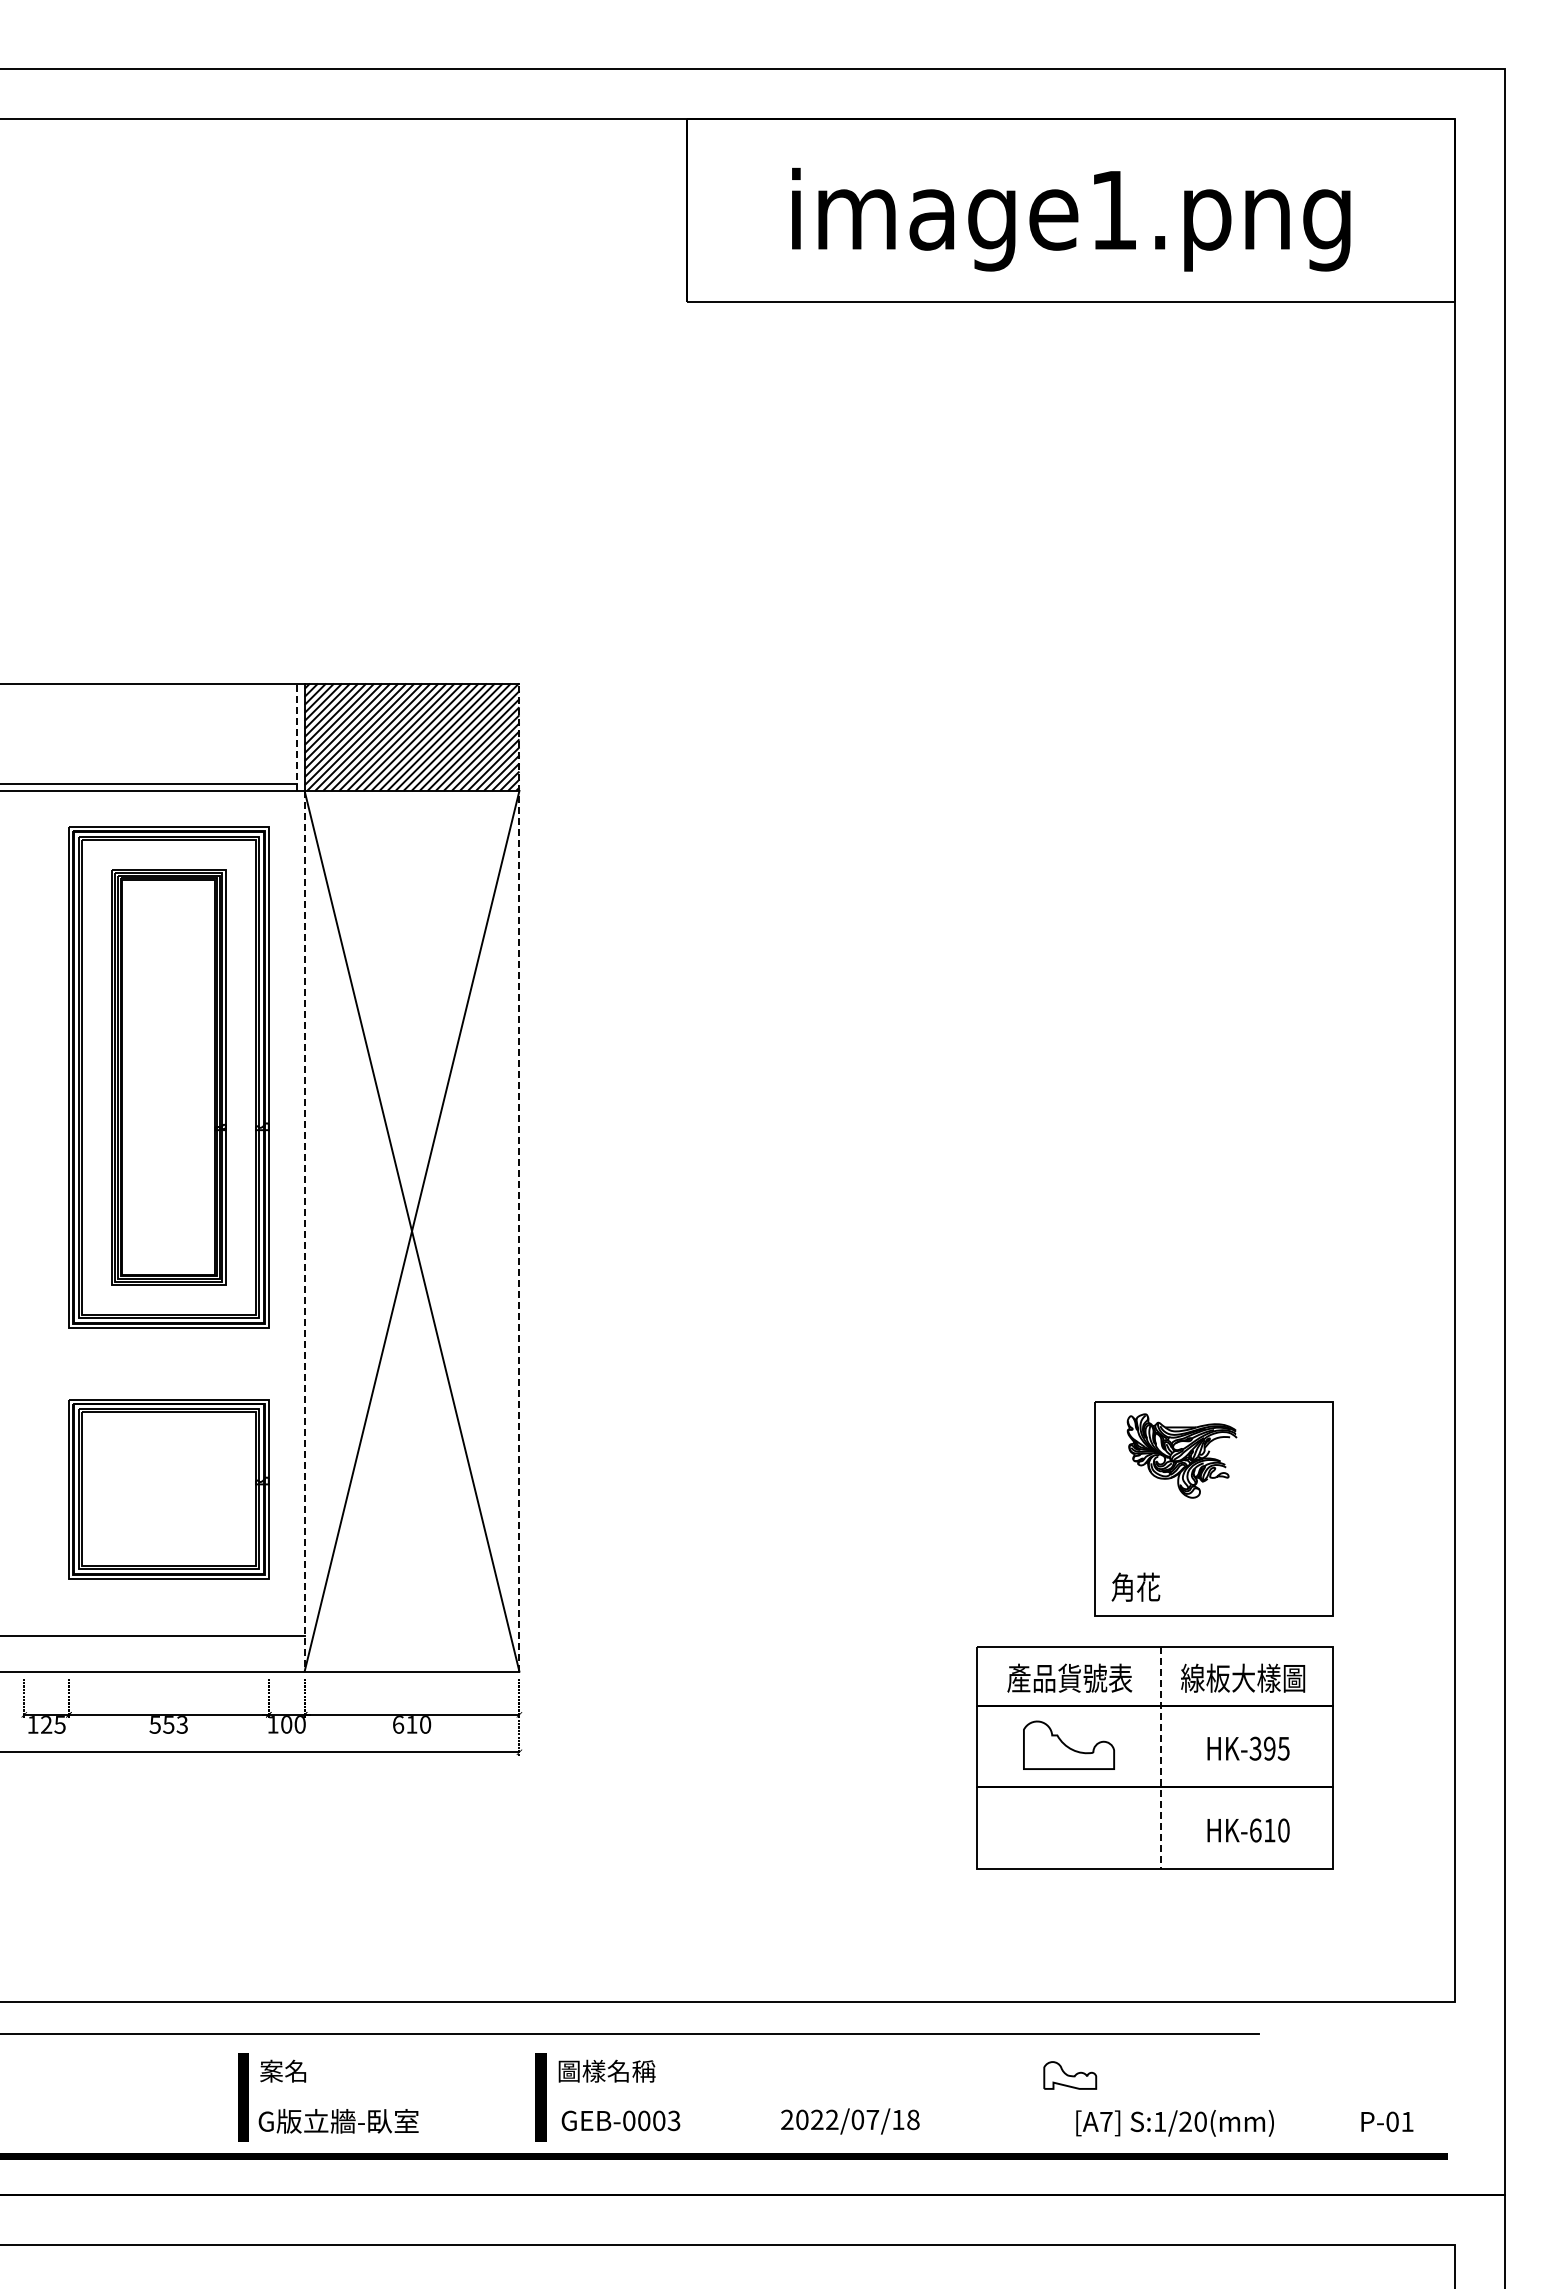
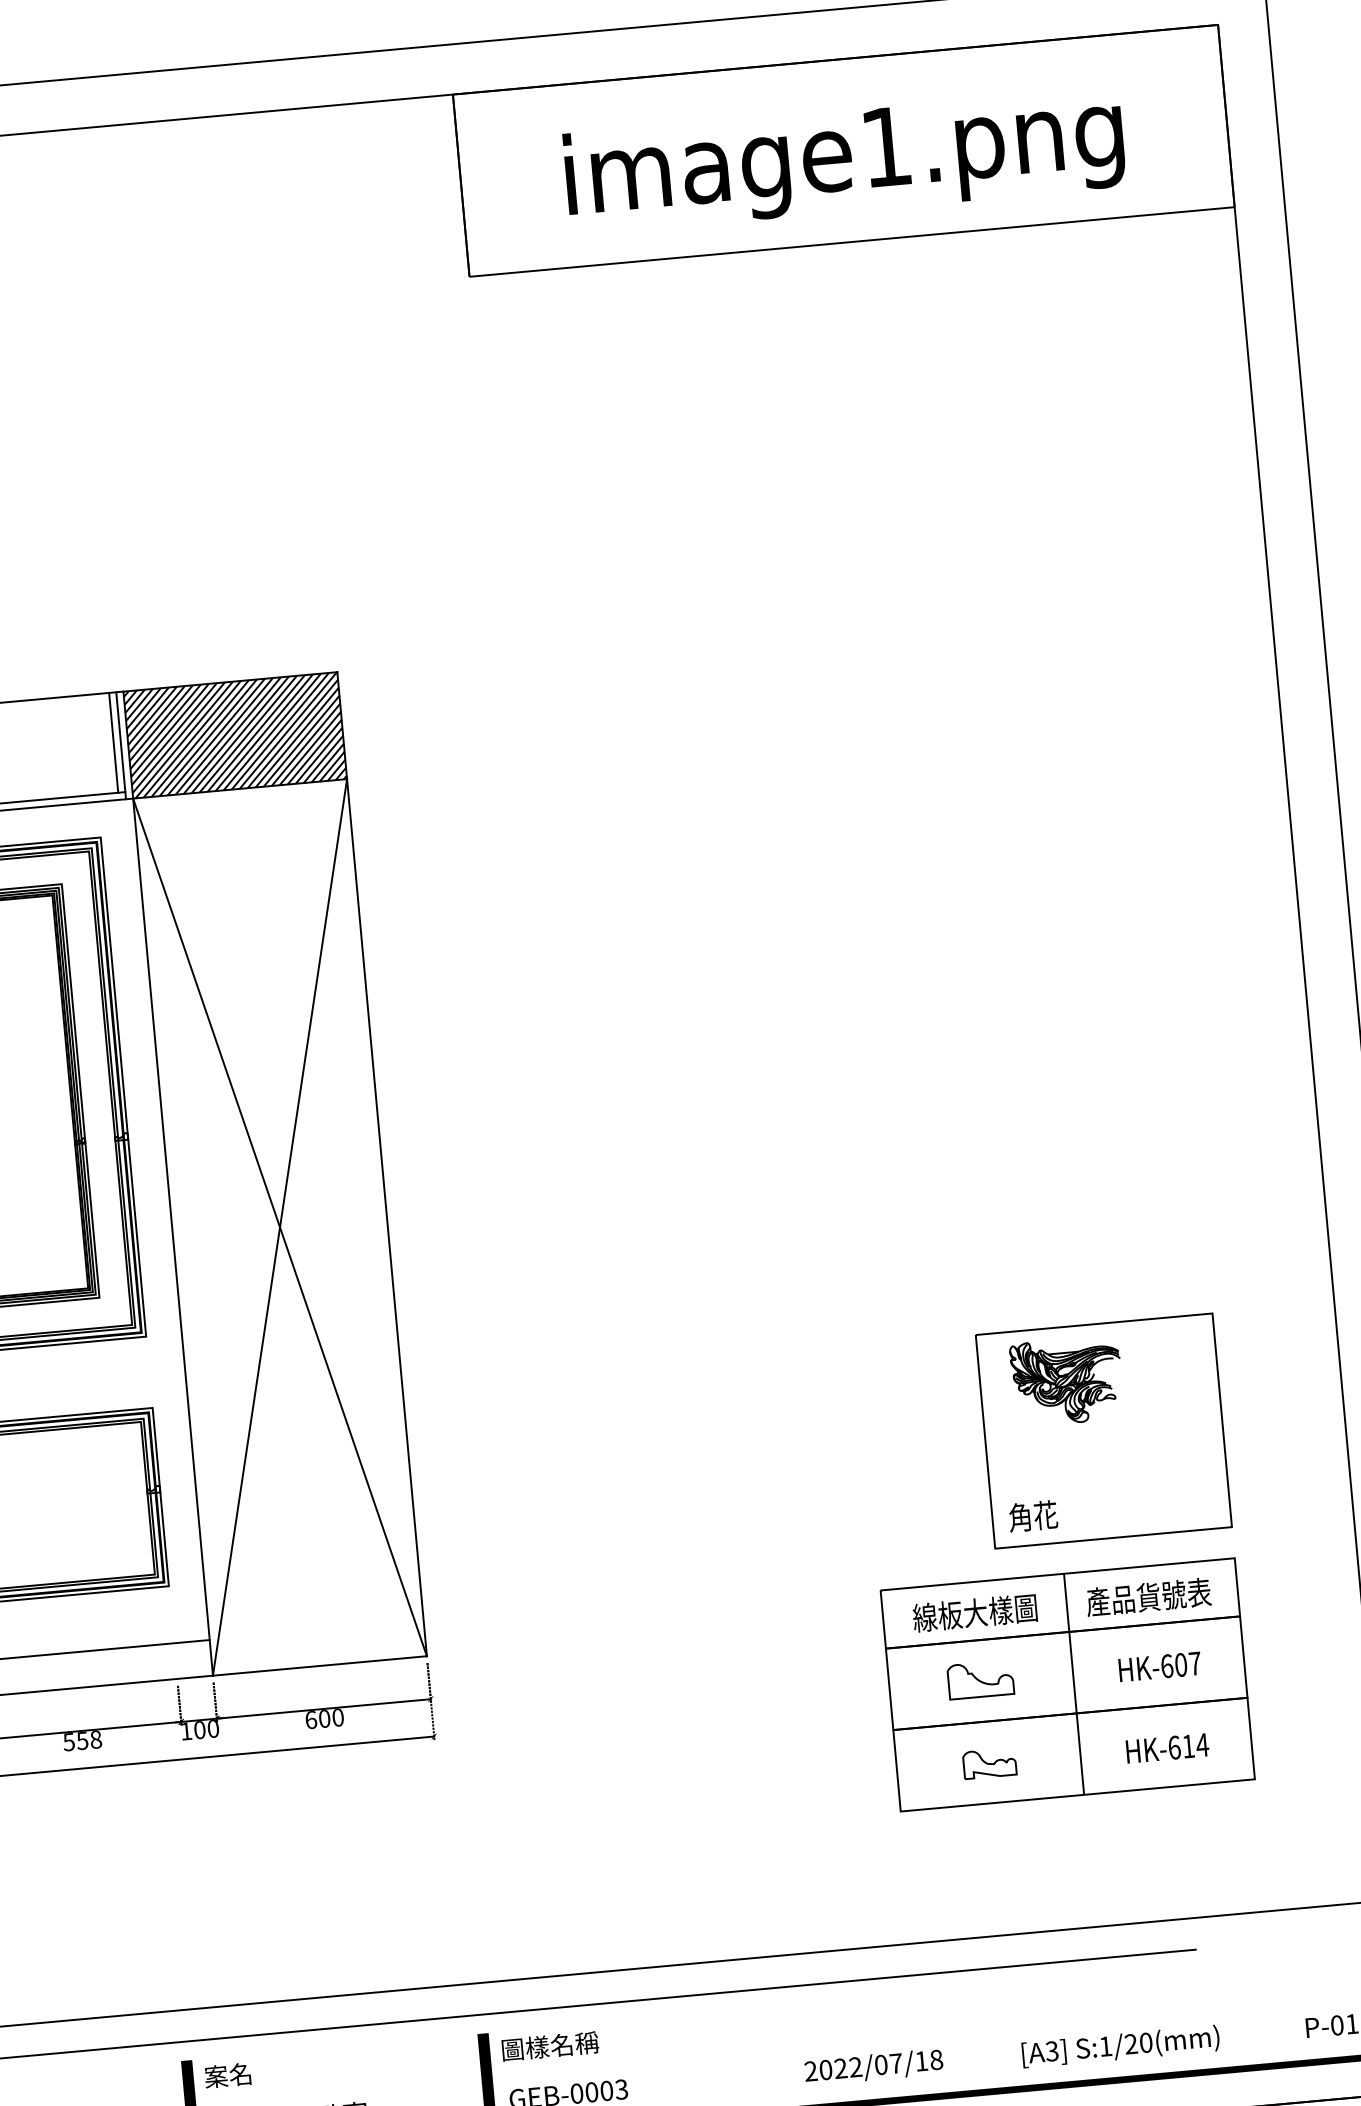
line: (290, 733) -> (113, 742), added
line: (297, 737) -> (121, 746), dashed -> solid
line: (519, 1177) -> (382, 1164), dashed -> solid
line: (304, 1231) -> (172, 1237), dashed -> solid
text: (1069, 1677) -> (975, 1612), 產品貨號表 -> 線板大樣圖
text: (1243, 1677) -> (1148, 1596), 線板大樣圖 -> 產品貨號表
text: (182, 1724) -> (96, 1739), 553 -> 558
text: (411, 1724) -> (324, 1718), 610 -> 600
part: (1068, 1745) -> (980, 1680), size x0.71
text: (1269, 1748) -> (1180, 1664), HK-395 -> HK-607
line: (1161, 1758) -> (1074, 1684), dashed -> solid
text: (1283, 1830) -> (1202, 1745), HK-610 -> HK-614
part: (1070, 2075) -> (990, 1763), moved
text: (850, 2121) -> (874, 2067), moved
text: (1106, 2121) -> (1052, 2051), [A7] -> [A3]

